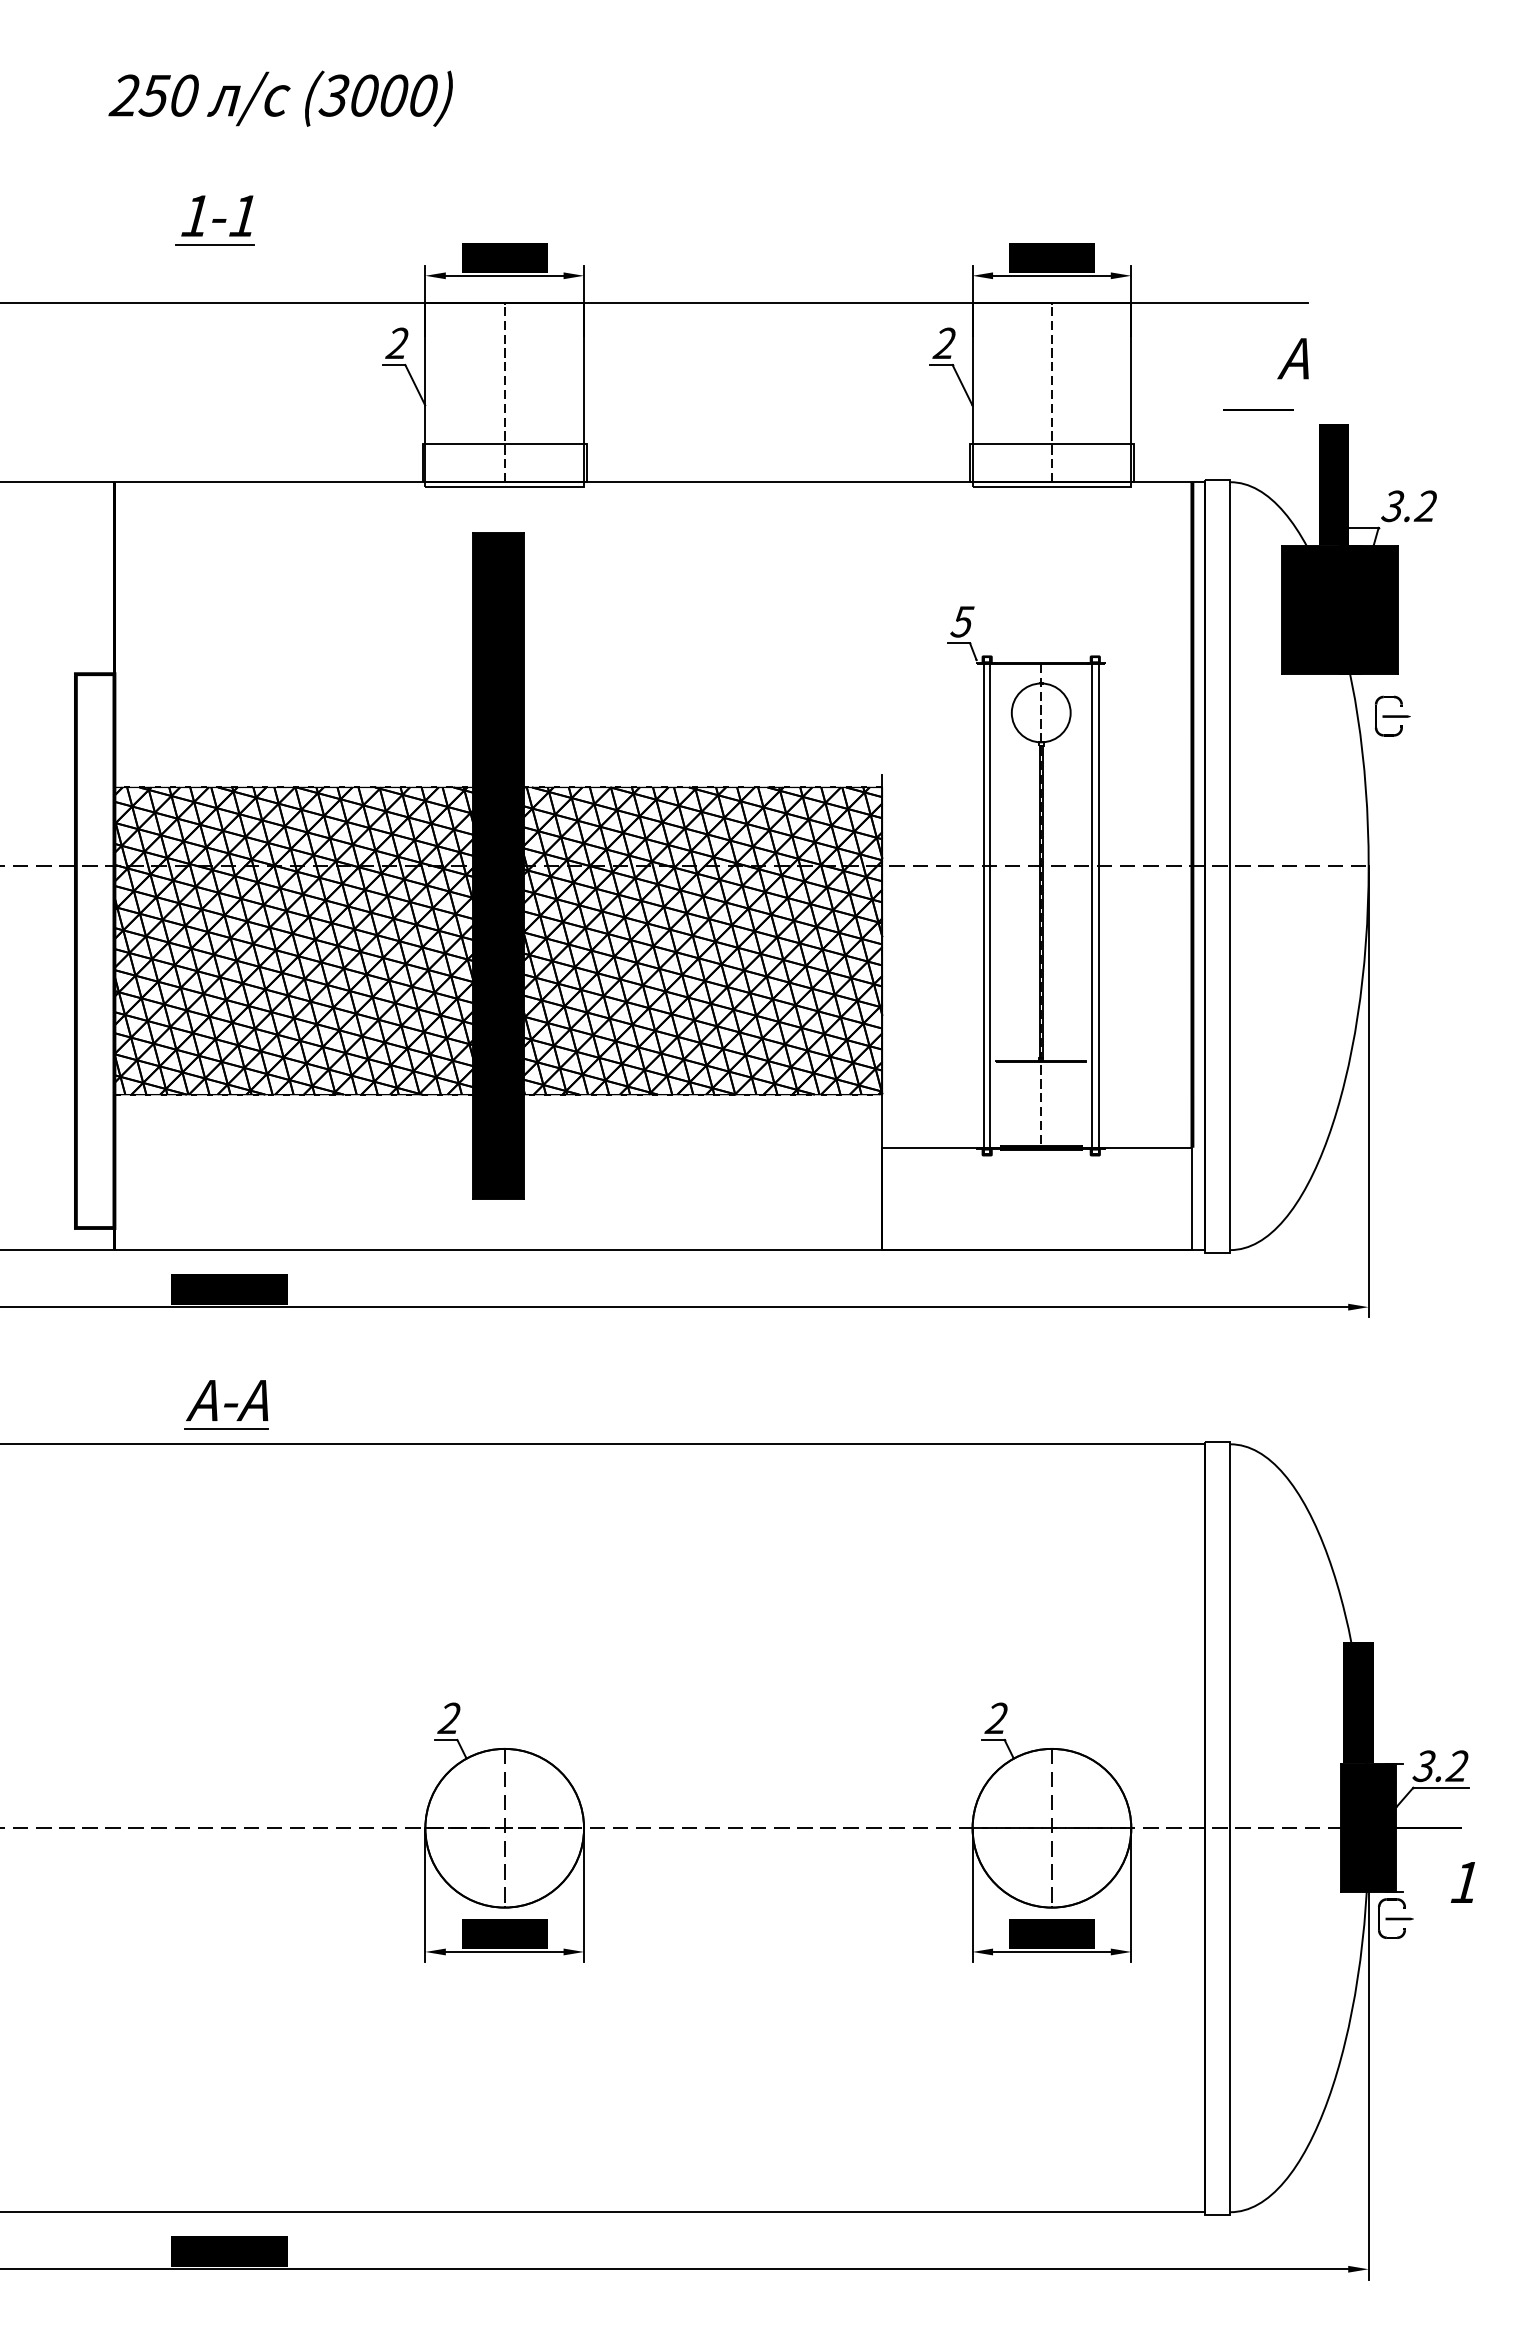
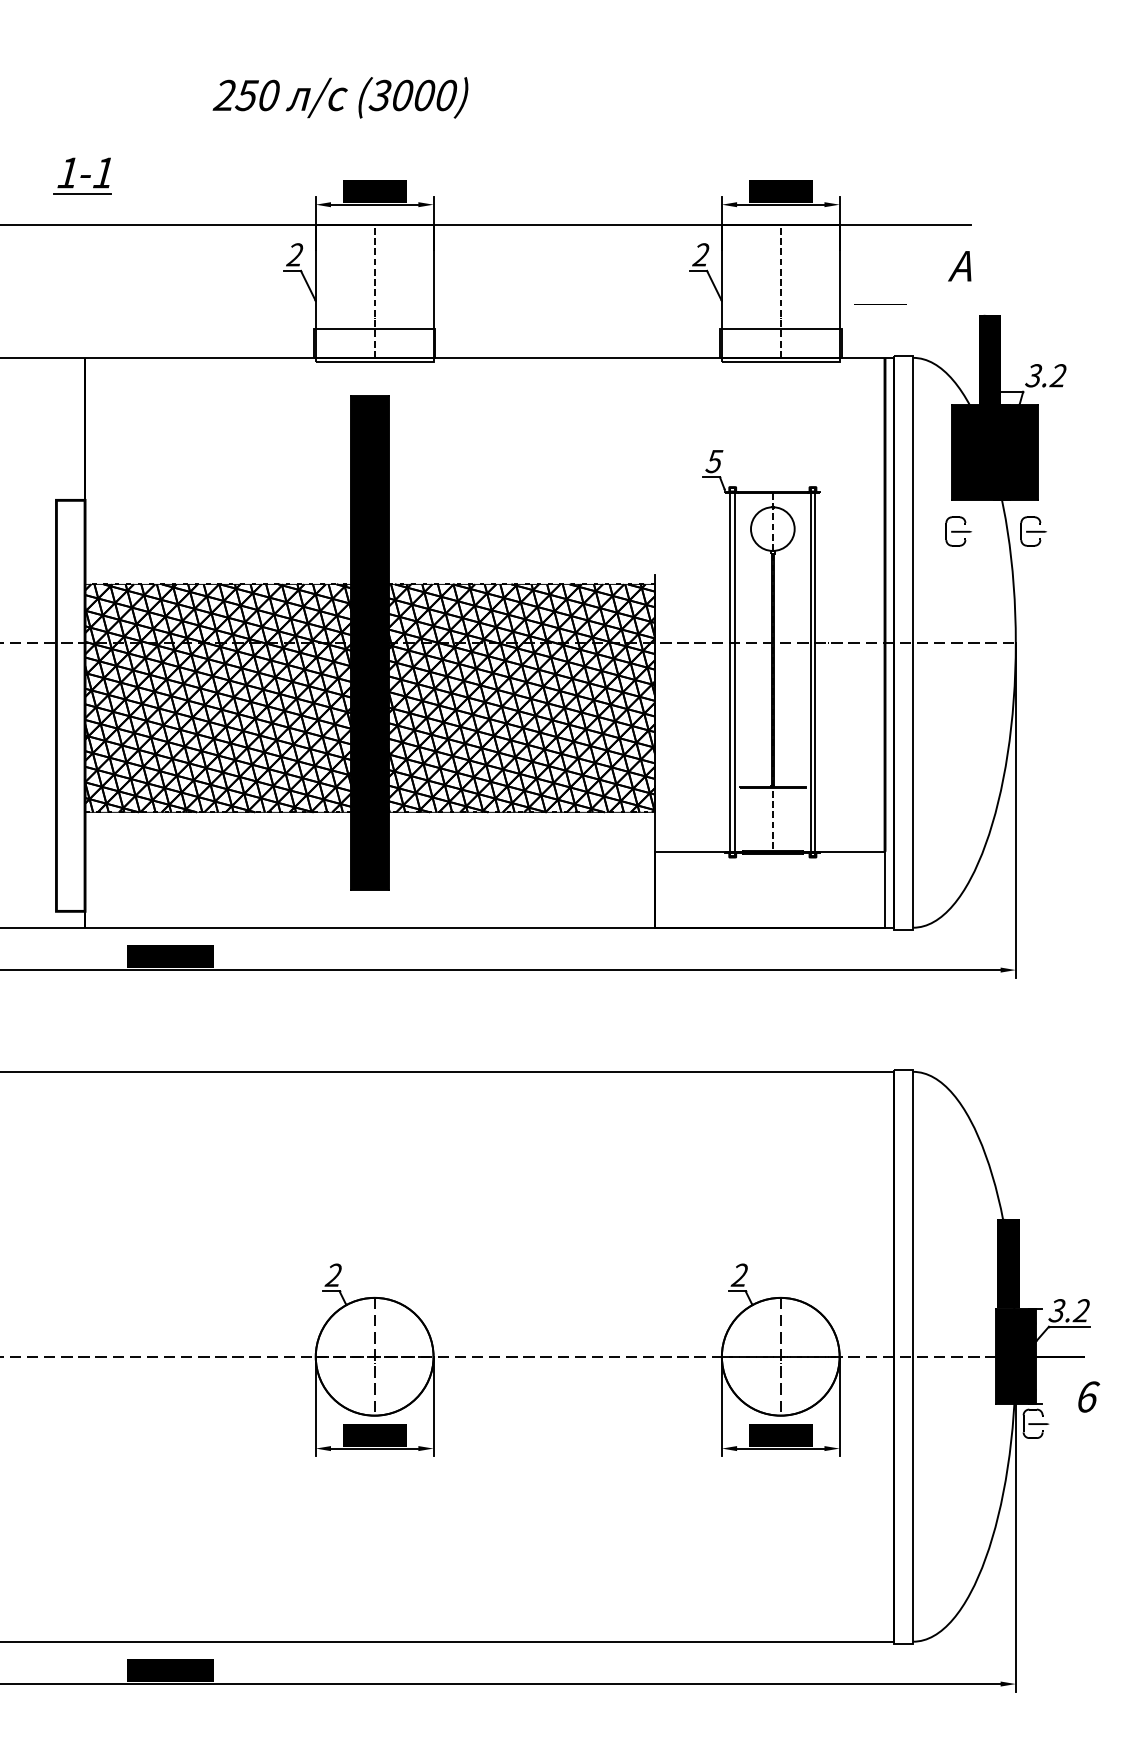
text: (280, 98) -> (340, 97), moved
part: (214, 220) -> (82, 176), moved
line: (1258, 409) -> (880, 303), moved
part: (1291, 715) -> (958, 531), added
part: (226, 1404) -> (168, 1042), removed
text: (1466, 1882) -> (1088, 1397), 1 -> 6

